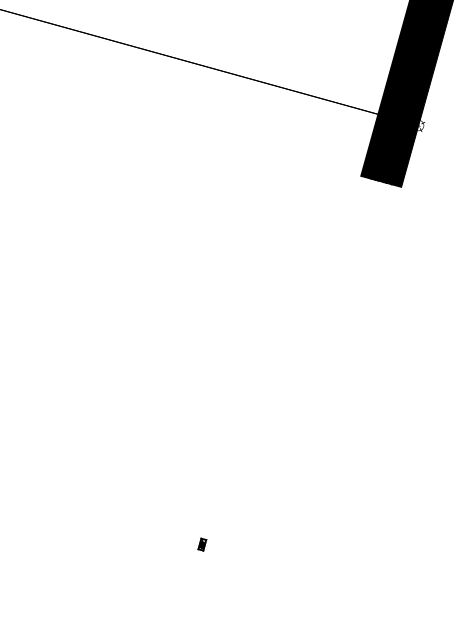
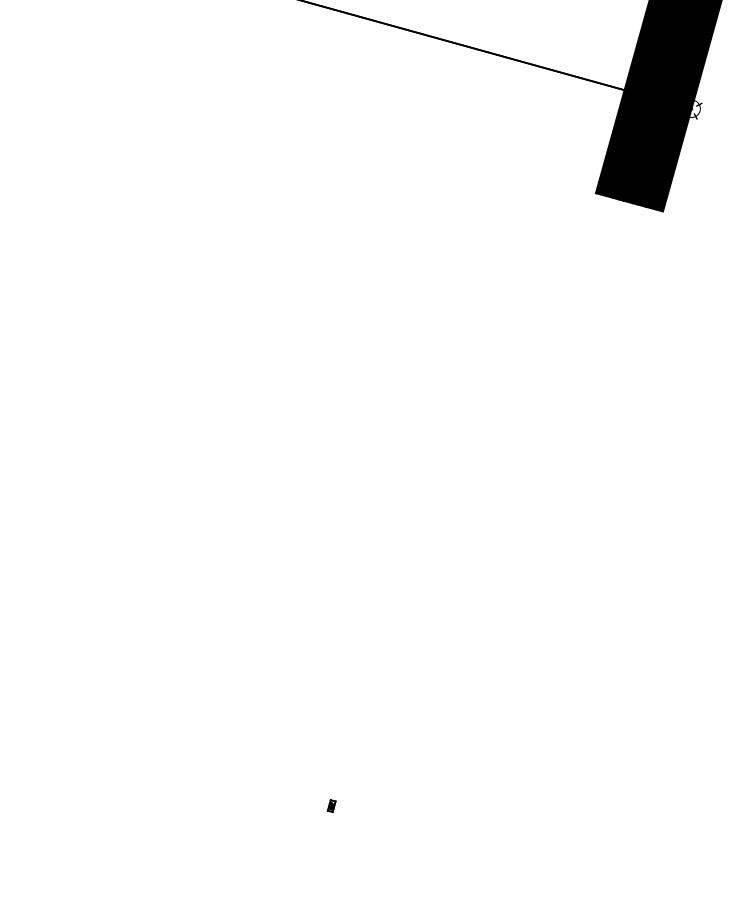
part: (202, 544) -> (331, 805), size x0.6

